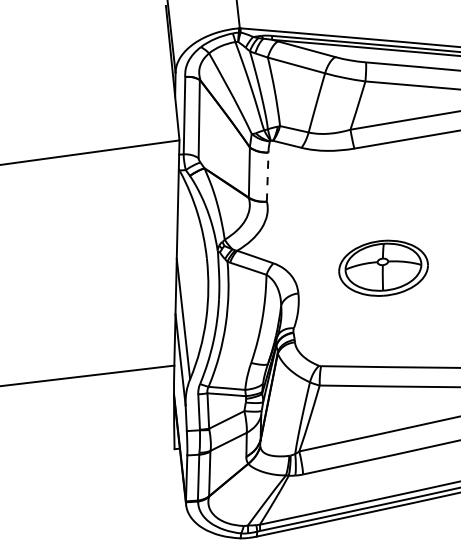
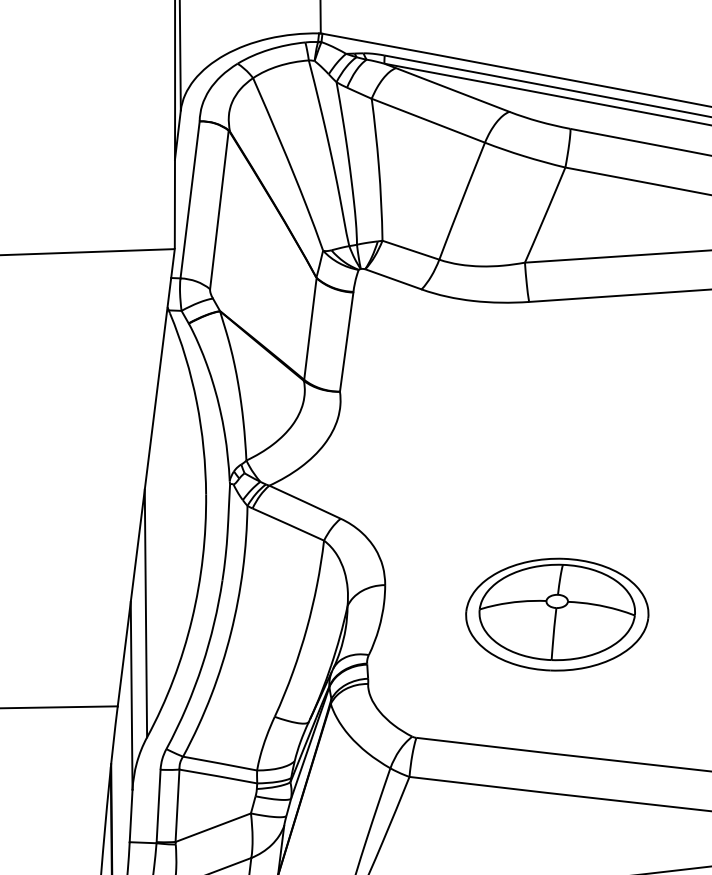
line: (267, 176) -> (346, 340), dashed -> solid
part: (383, 267) -> (557, 612), moved

